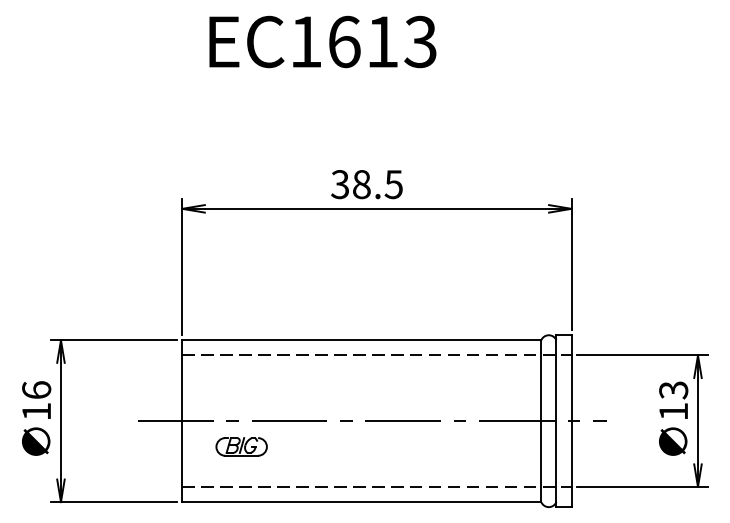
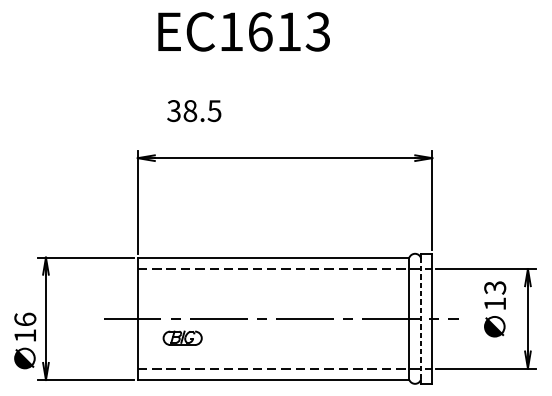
text: (366, 184) -> (193, 110), moved
text: (36, 418) -> (25, 340), moved
text: (673, 418) -> (495, 309), moved
line: (556, 421) -> (420, 319), solid -> dashed

